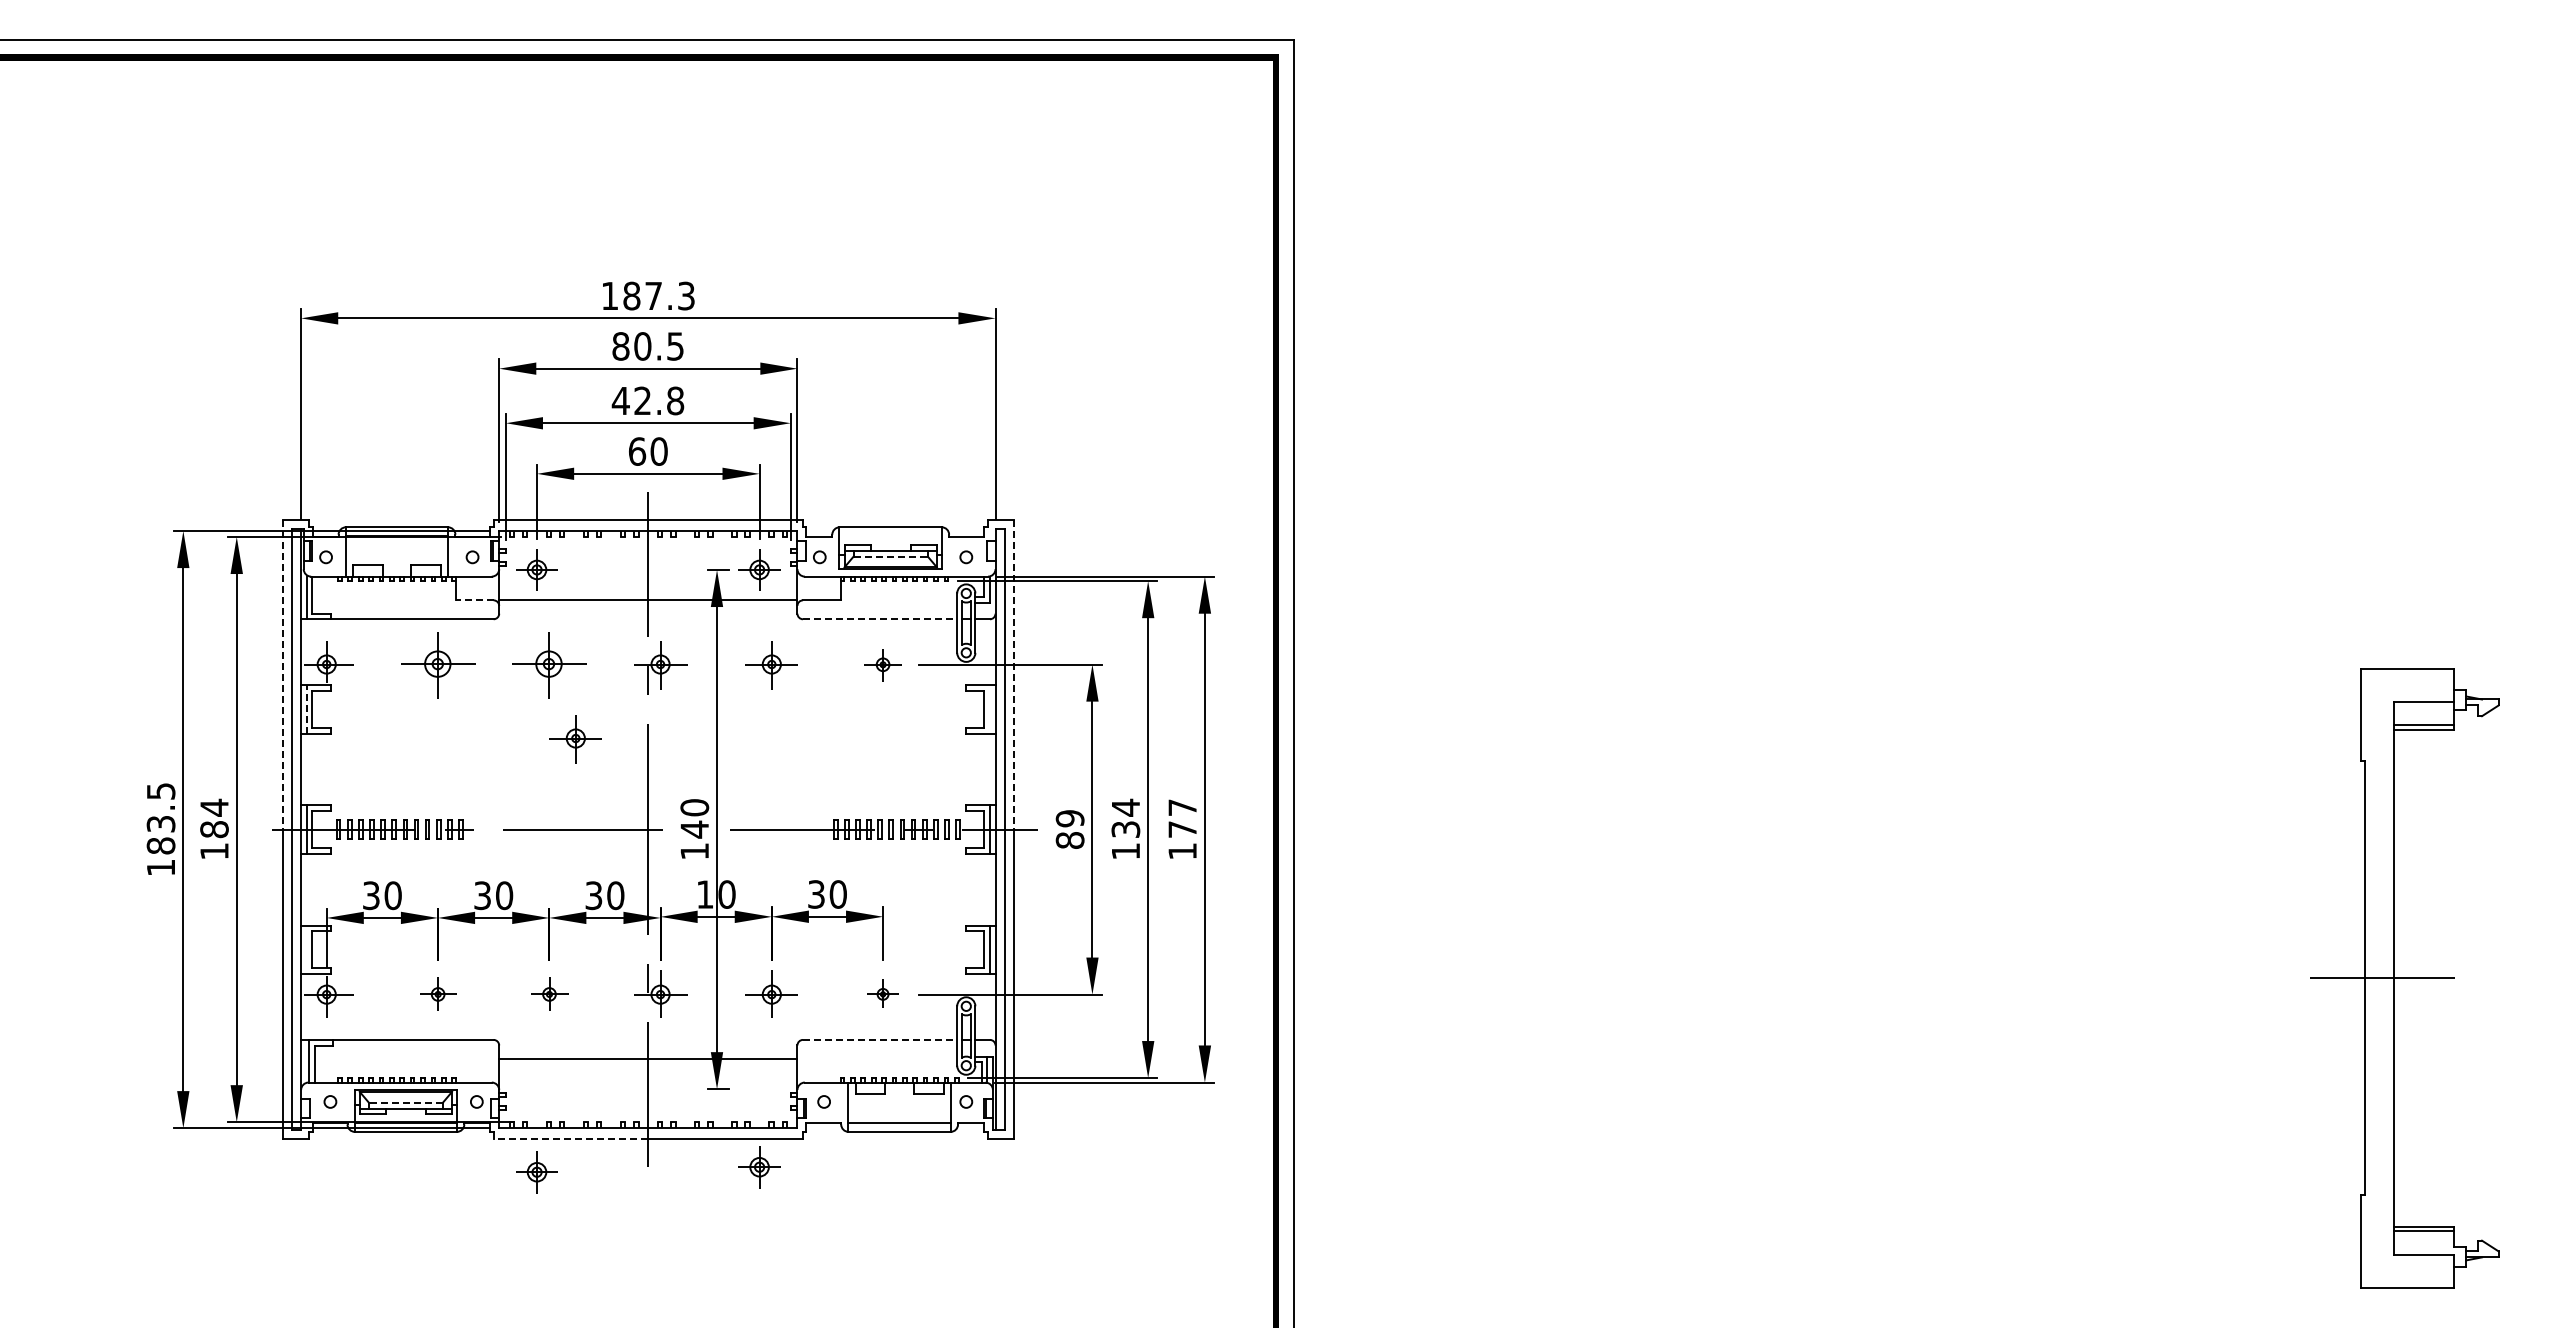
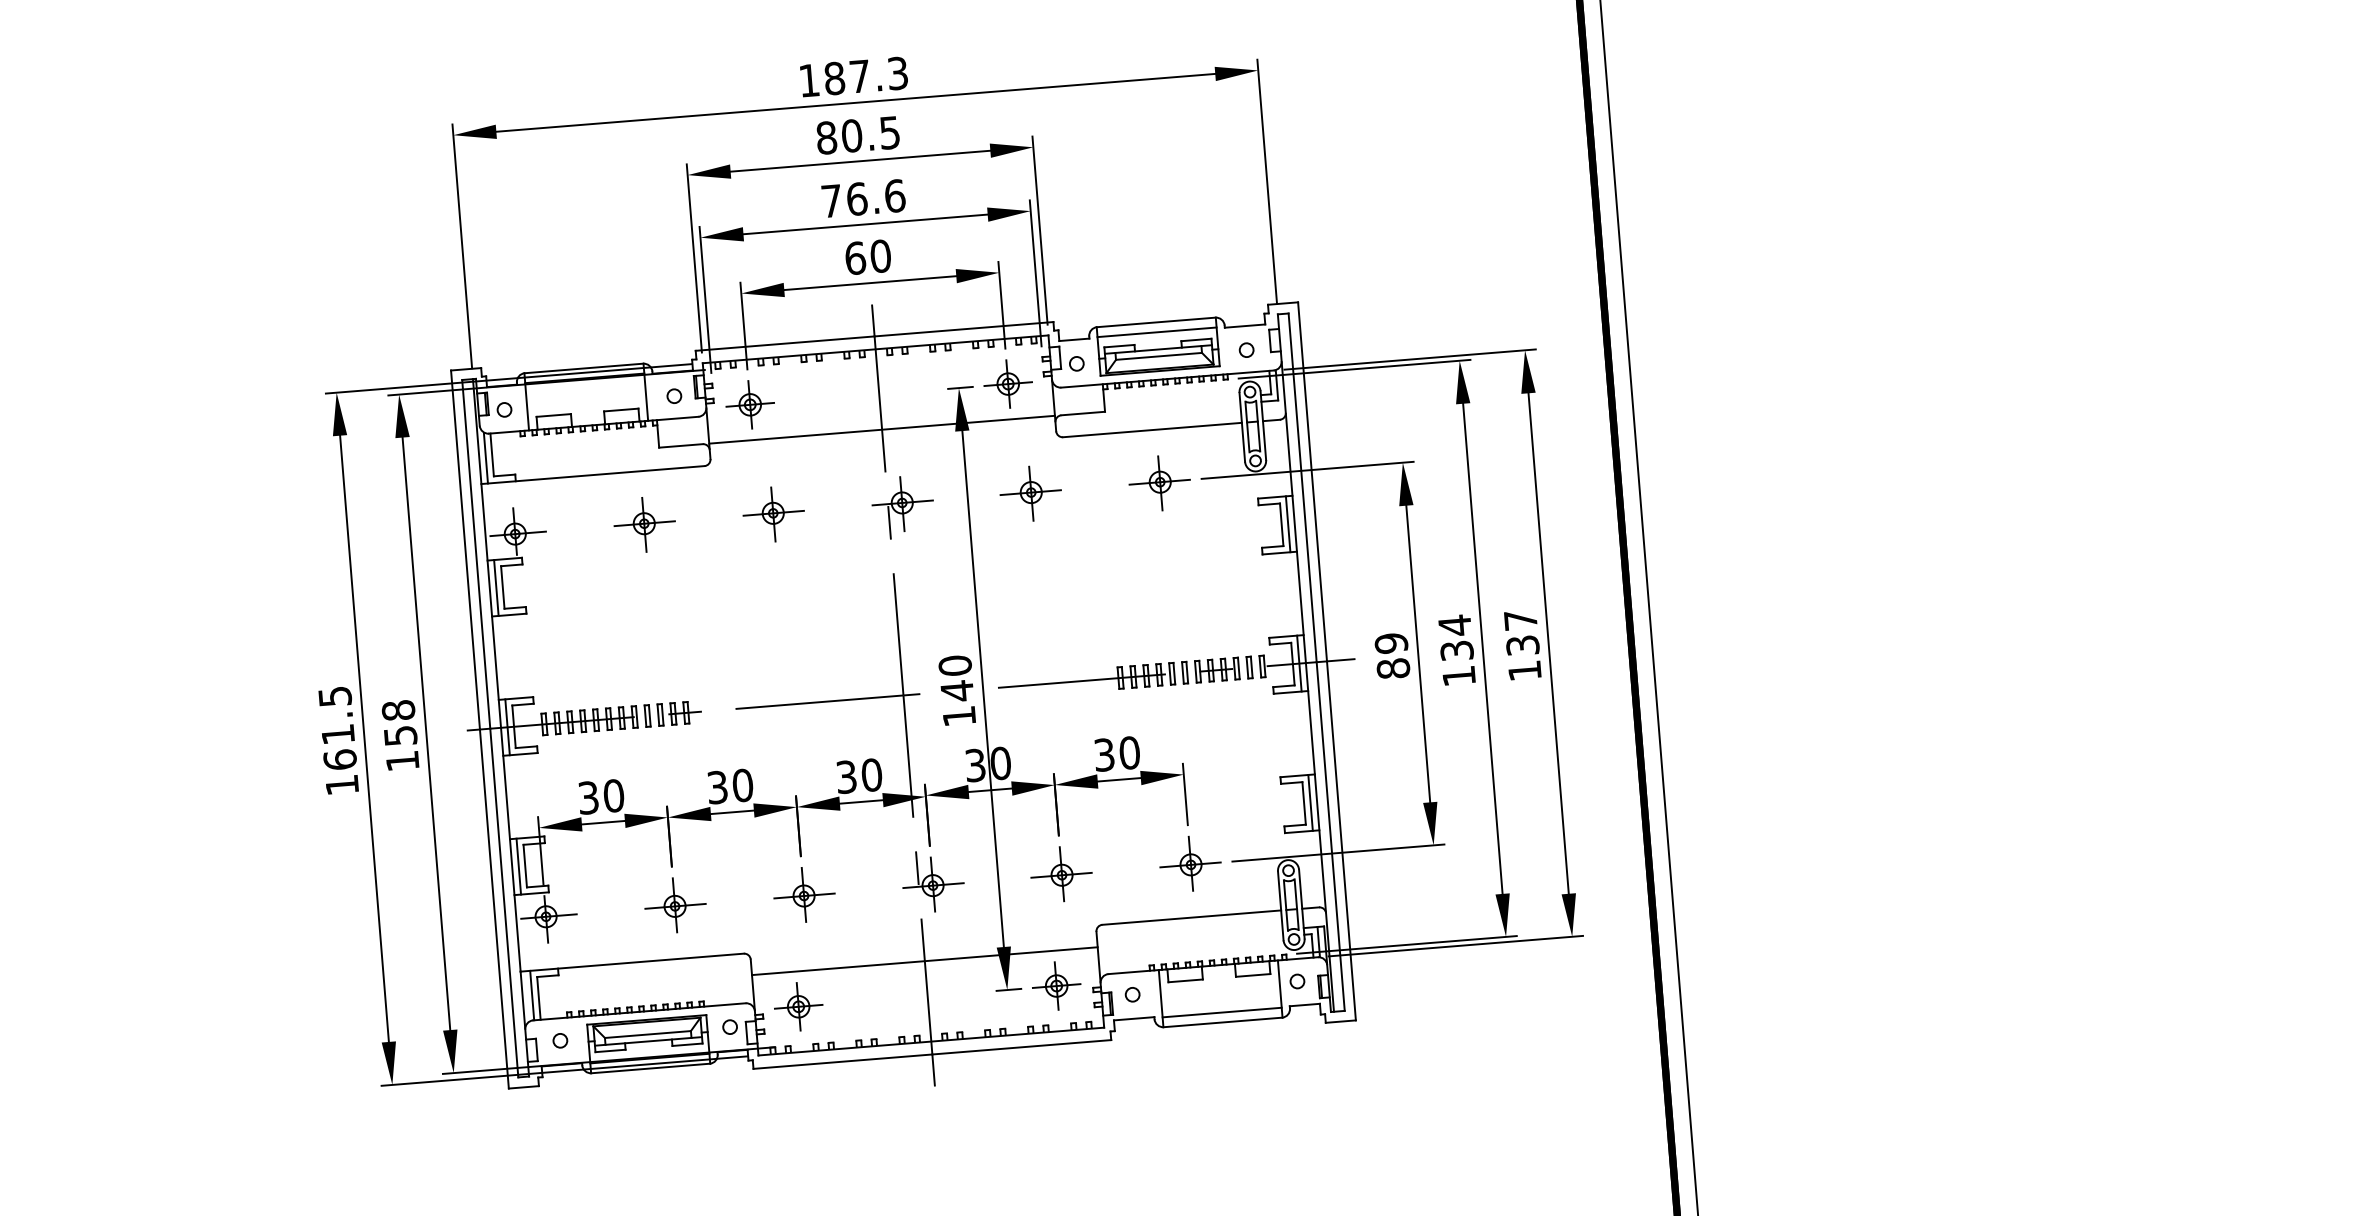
text: (647, 400) -> (862, 198), 42.8 -> 76.6
line: (890, 535) -> (1156, 331), added
line: (891, 556) -> (1159, 356), dashed -> solid
line: (474, 600) -> (680, 446), dashed -> solid
line: (880, 619) -> (1153, 430), dashed -> solid
part: (438, 665) -> (644, 524), size x0.71
part: (549, 665) -> (773, 514), size x0.71
part: (882, 665) -> (1159, 483), size x1.43
line: (282, 674) -> (464, 549), dashed -> solid
line: (1013, 674) -> (1312, 481), dashed -> solid
line: (306, 708) -> (495, 586), dashed -> solid
line: (989, 709) -> (1287, 524), added
part: (575, 739) -> (810, 597), removed
text: (214, 818) -> (399, 723), 184 -> 158
text: (1182, 829) -> (1522, 645), 177 -> 137
text: (160, 835) -> (338, 747), 183.5 -> 161.5
text: (705, 894) -> (975, 765), 10 -> 30
line: (306, 949) -> (518, 866), added
part: (438, 993) -> (675, 905), size x1.43
part: (549, 993) -> (804, 894), size x1.43
part: (882, 993) -> (1190, 863), size x1.67
line: (880, 1039) -> (1192, 917), dashed -> solid
line: (405, 1102) -> (647, 1034), dashed -> solid
line: (570, 1139) -> (842, 1061), dashed -> solid
part: (759, 1167) -> (1056, 986), moved
part: (536, 1172) -> (798, 1007), moved

